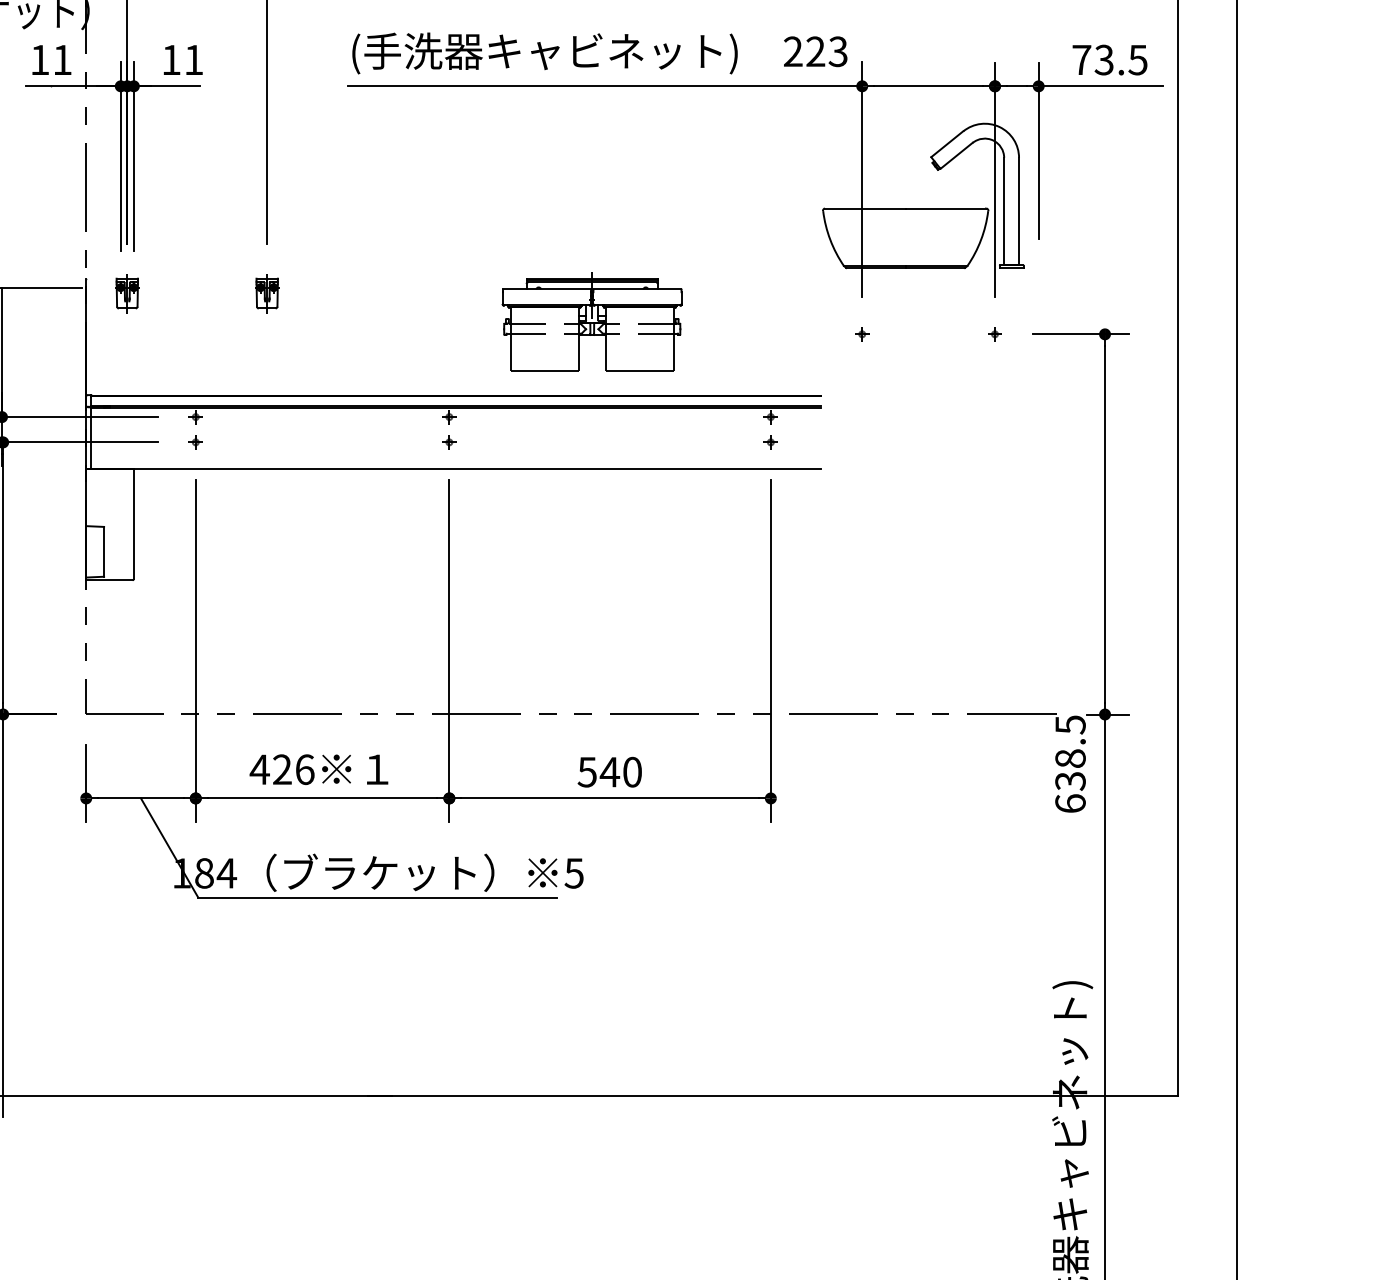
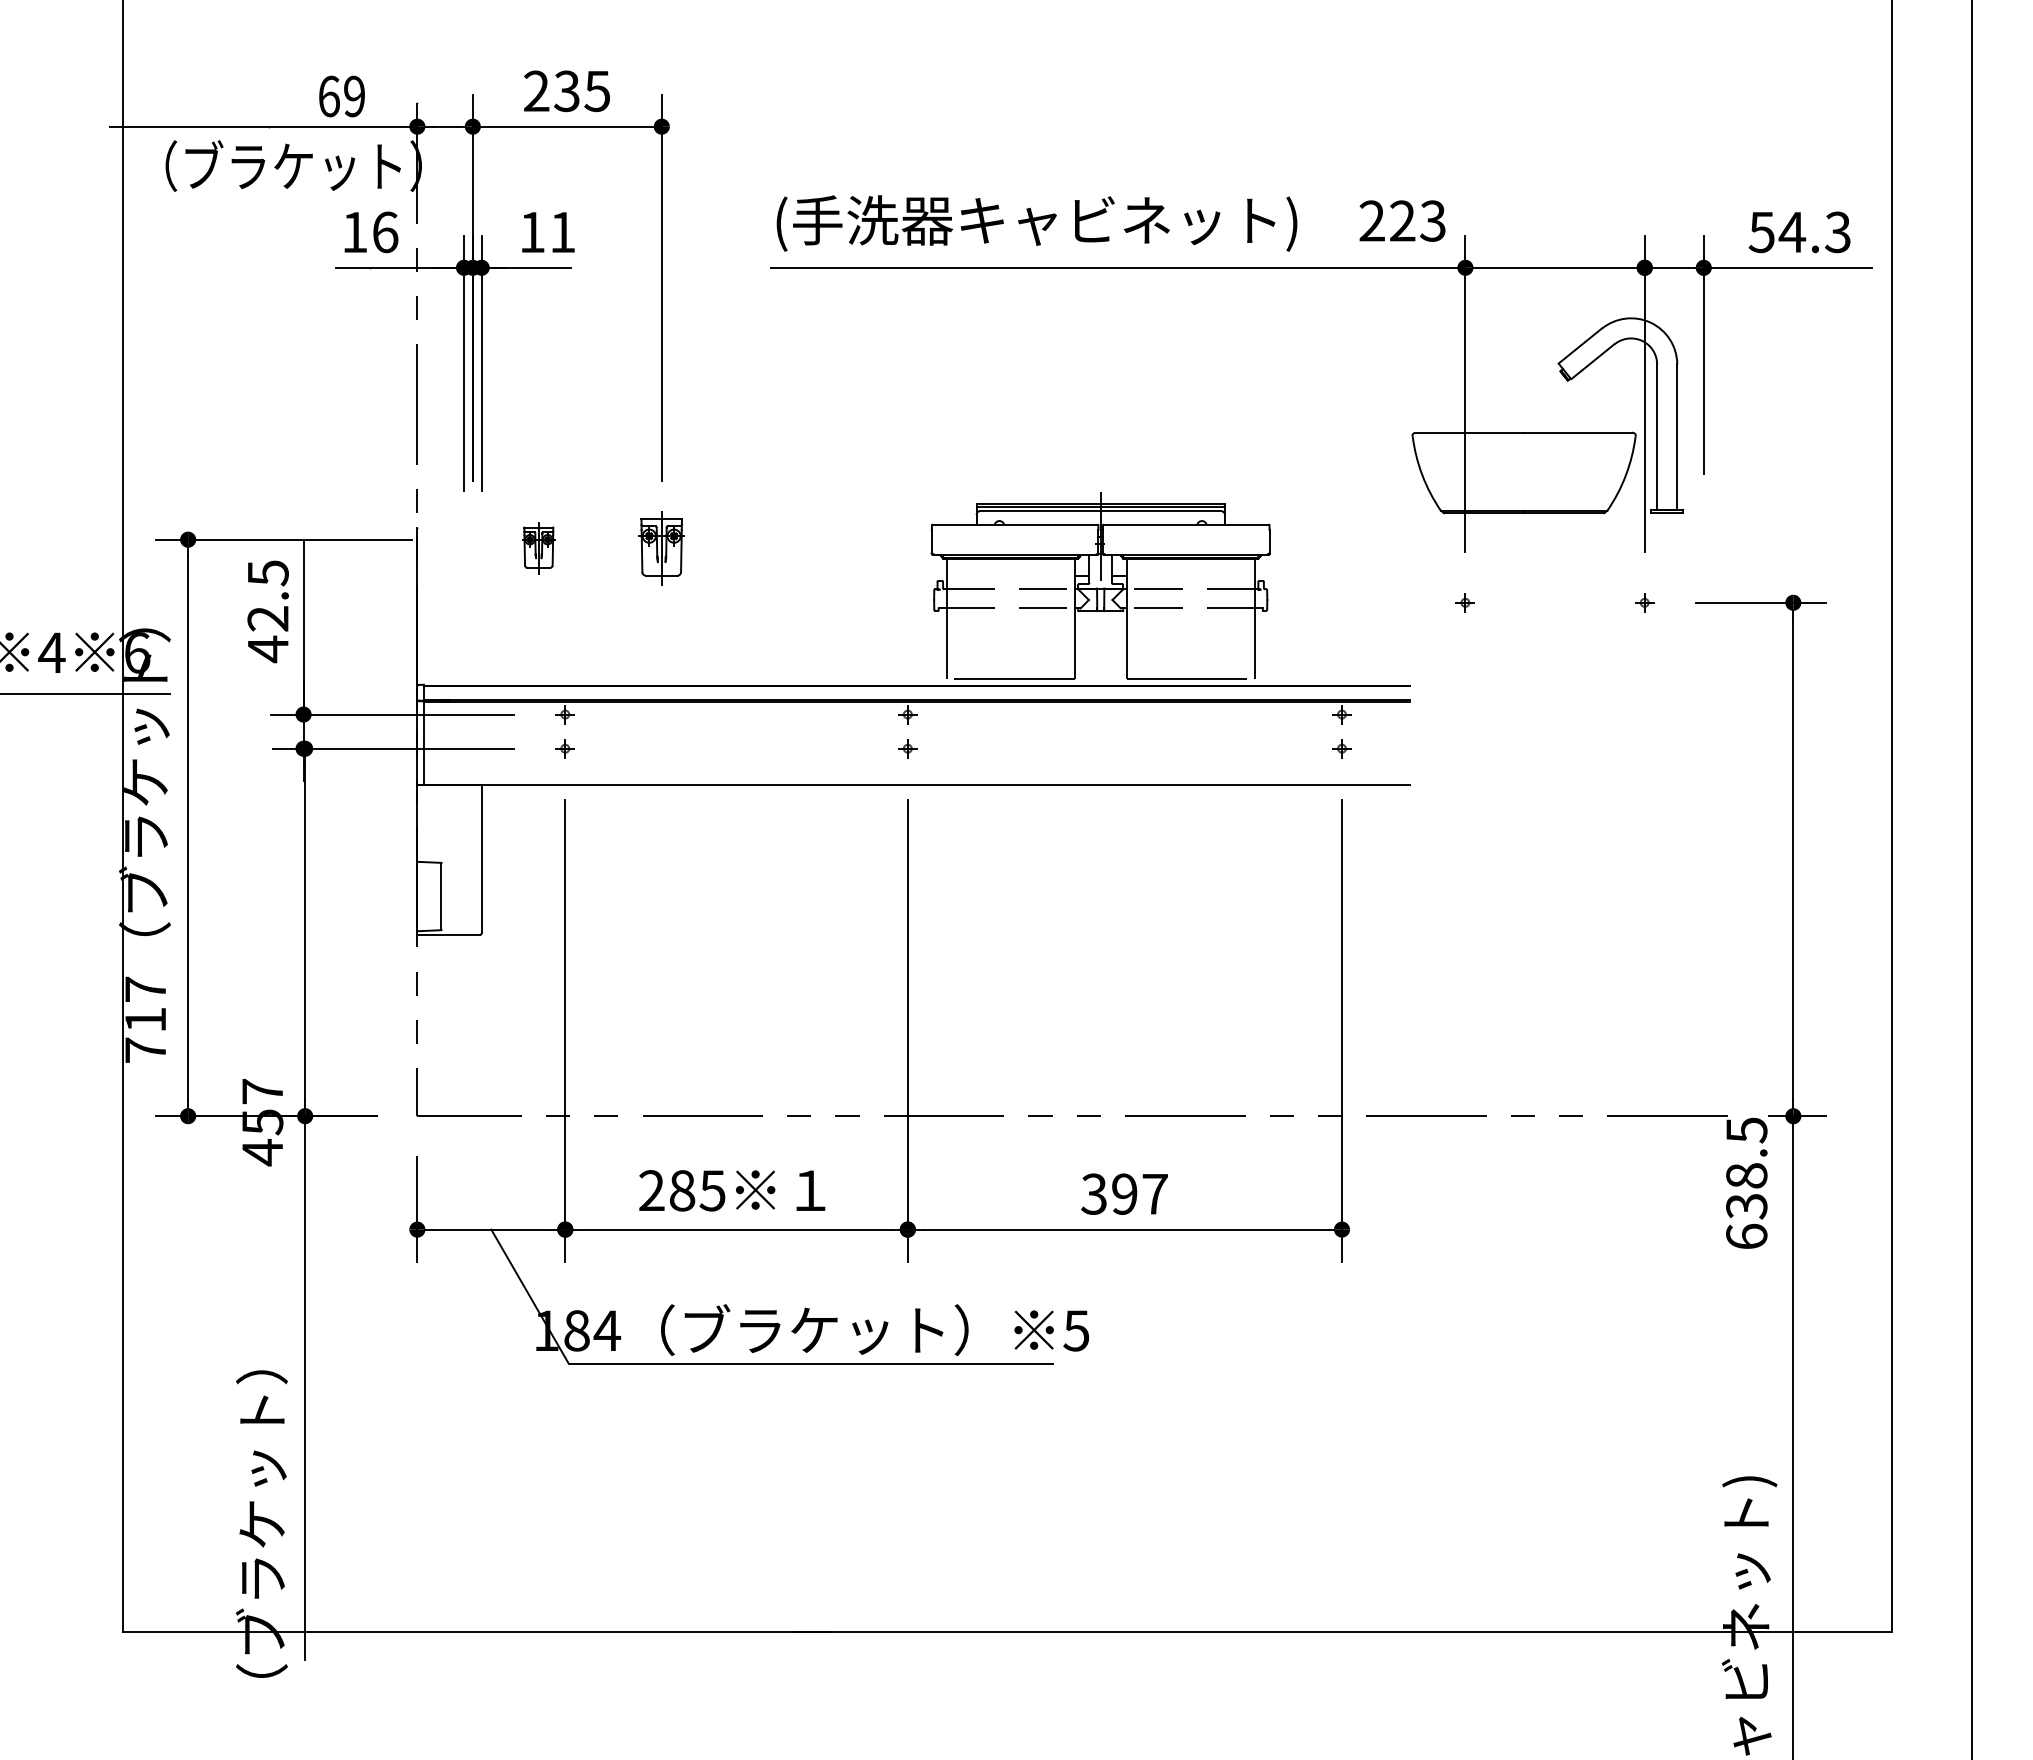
text: (62, 60) -> (385, 232), 11 -> 16
text: (1109, 60) -> (1799, 232), 73.5 -> 54.3
part: (127, 294) -> (538, 548), moved
part: (266, 294) -> (661, 548), size x1.4
part: (592, 321) -> (1100, 585), size x1.4
text: (281, 769) -> (681, 1190), 426 -> 285
text: (609, 771) -> (1124, 1193), 540 -> 397

